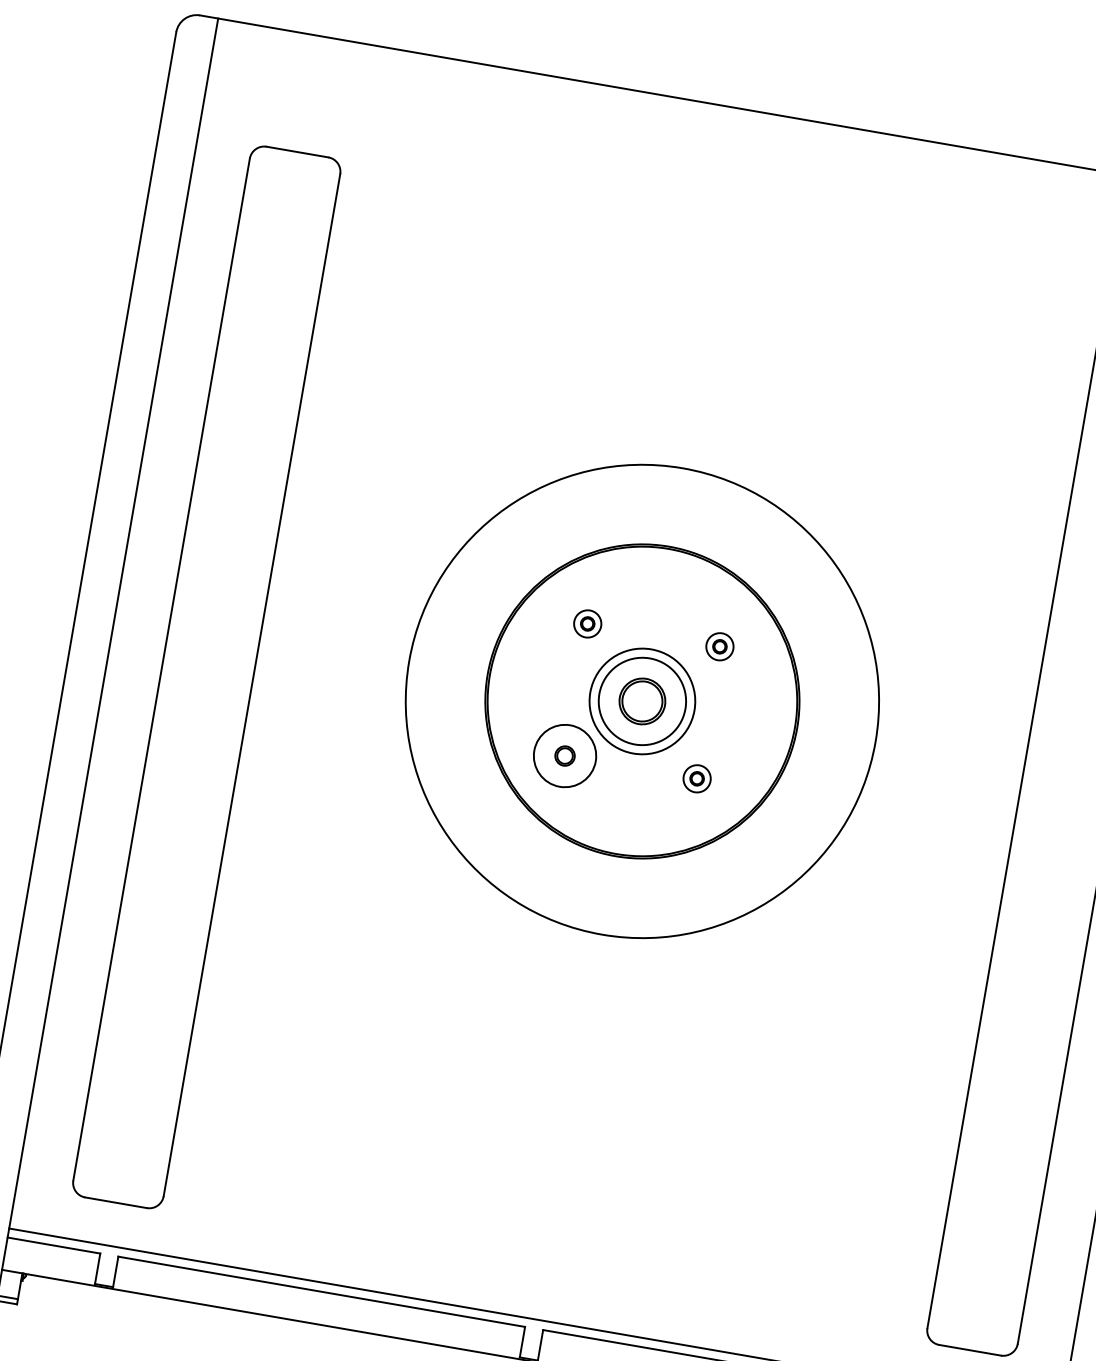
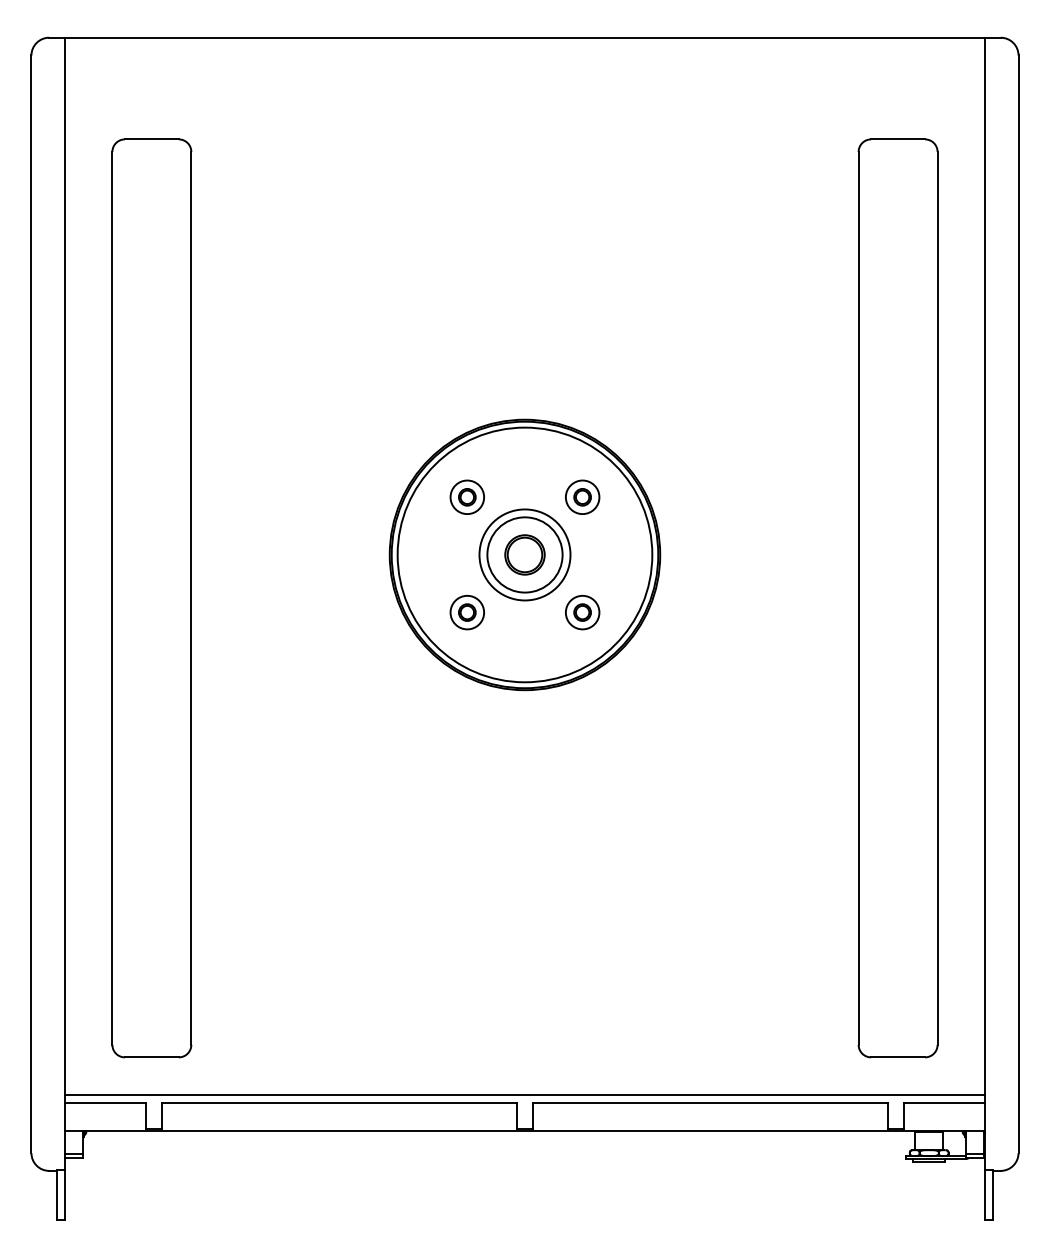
part: (587, 622) -> (466, 496), size x1.43
part: (719, 645) -> (582, 496), size x1.43
circle: (641, 700) -> (524, 554), size x0.62
circle: (565, 755) -> (467, 612), size x0.62
part: (696, 778) -> (582, 612), size x1.43

